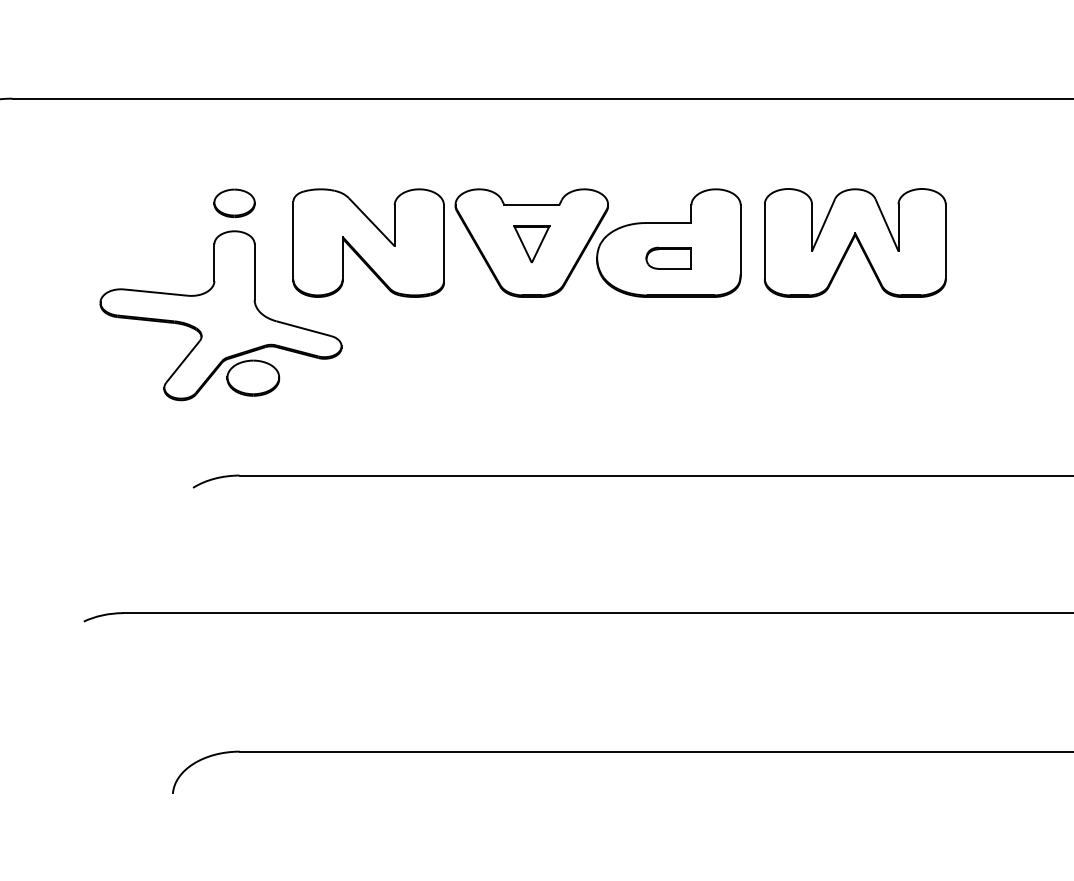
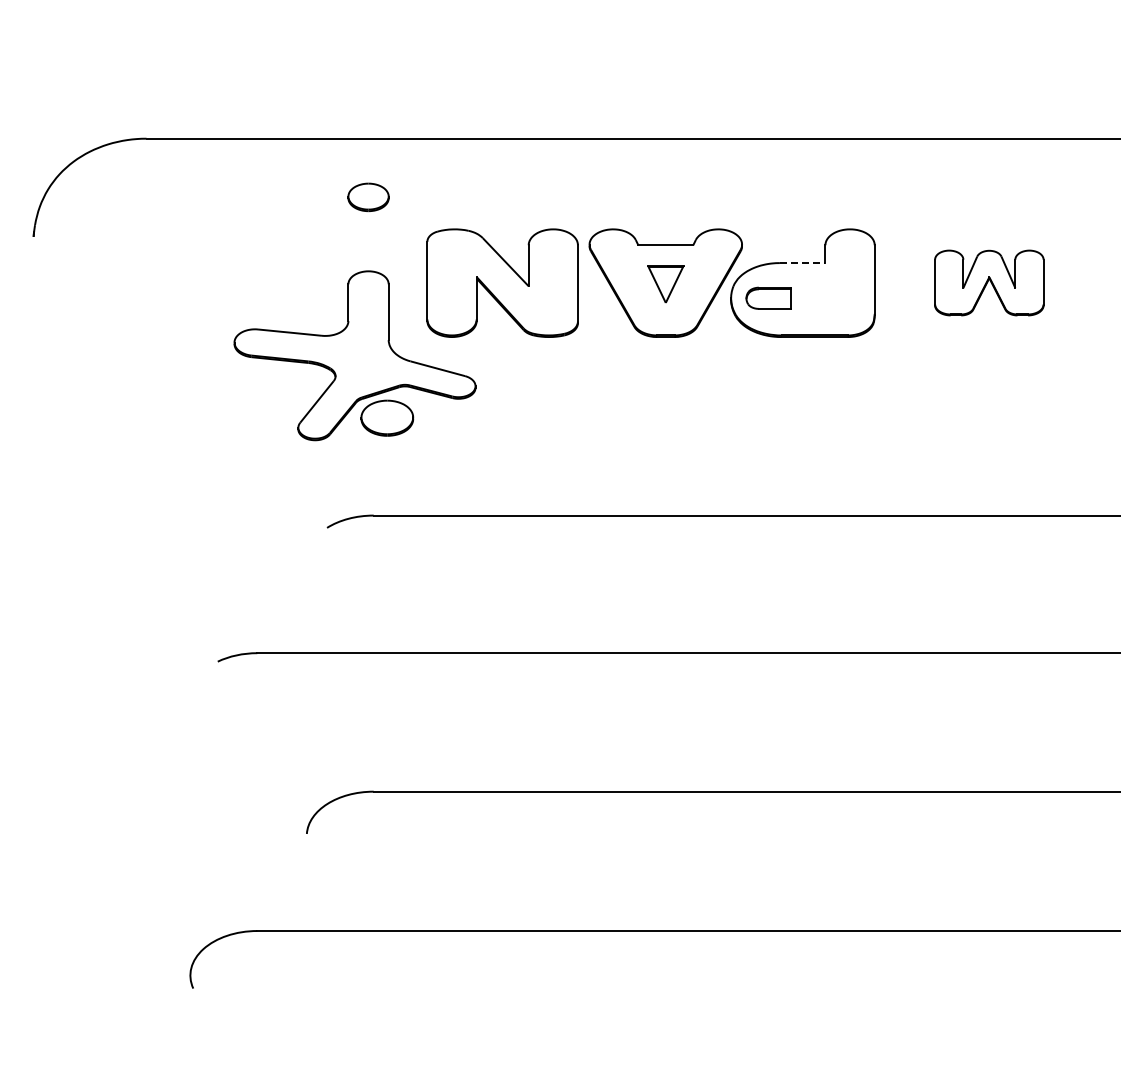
part: (234, 203) -> (368, 197), moved
line: (668, 223) -> (802, 263), solid -> dashed
part: (855, 242) -> (989, 282), size x0.6
part: (668, 257) -> (768, 297), moved

